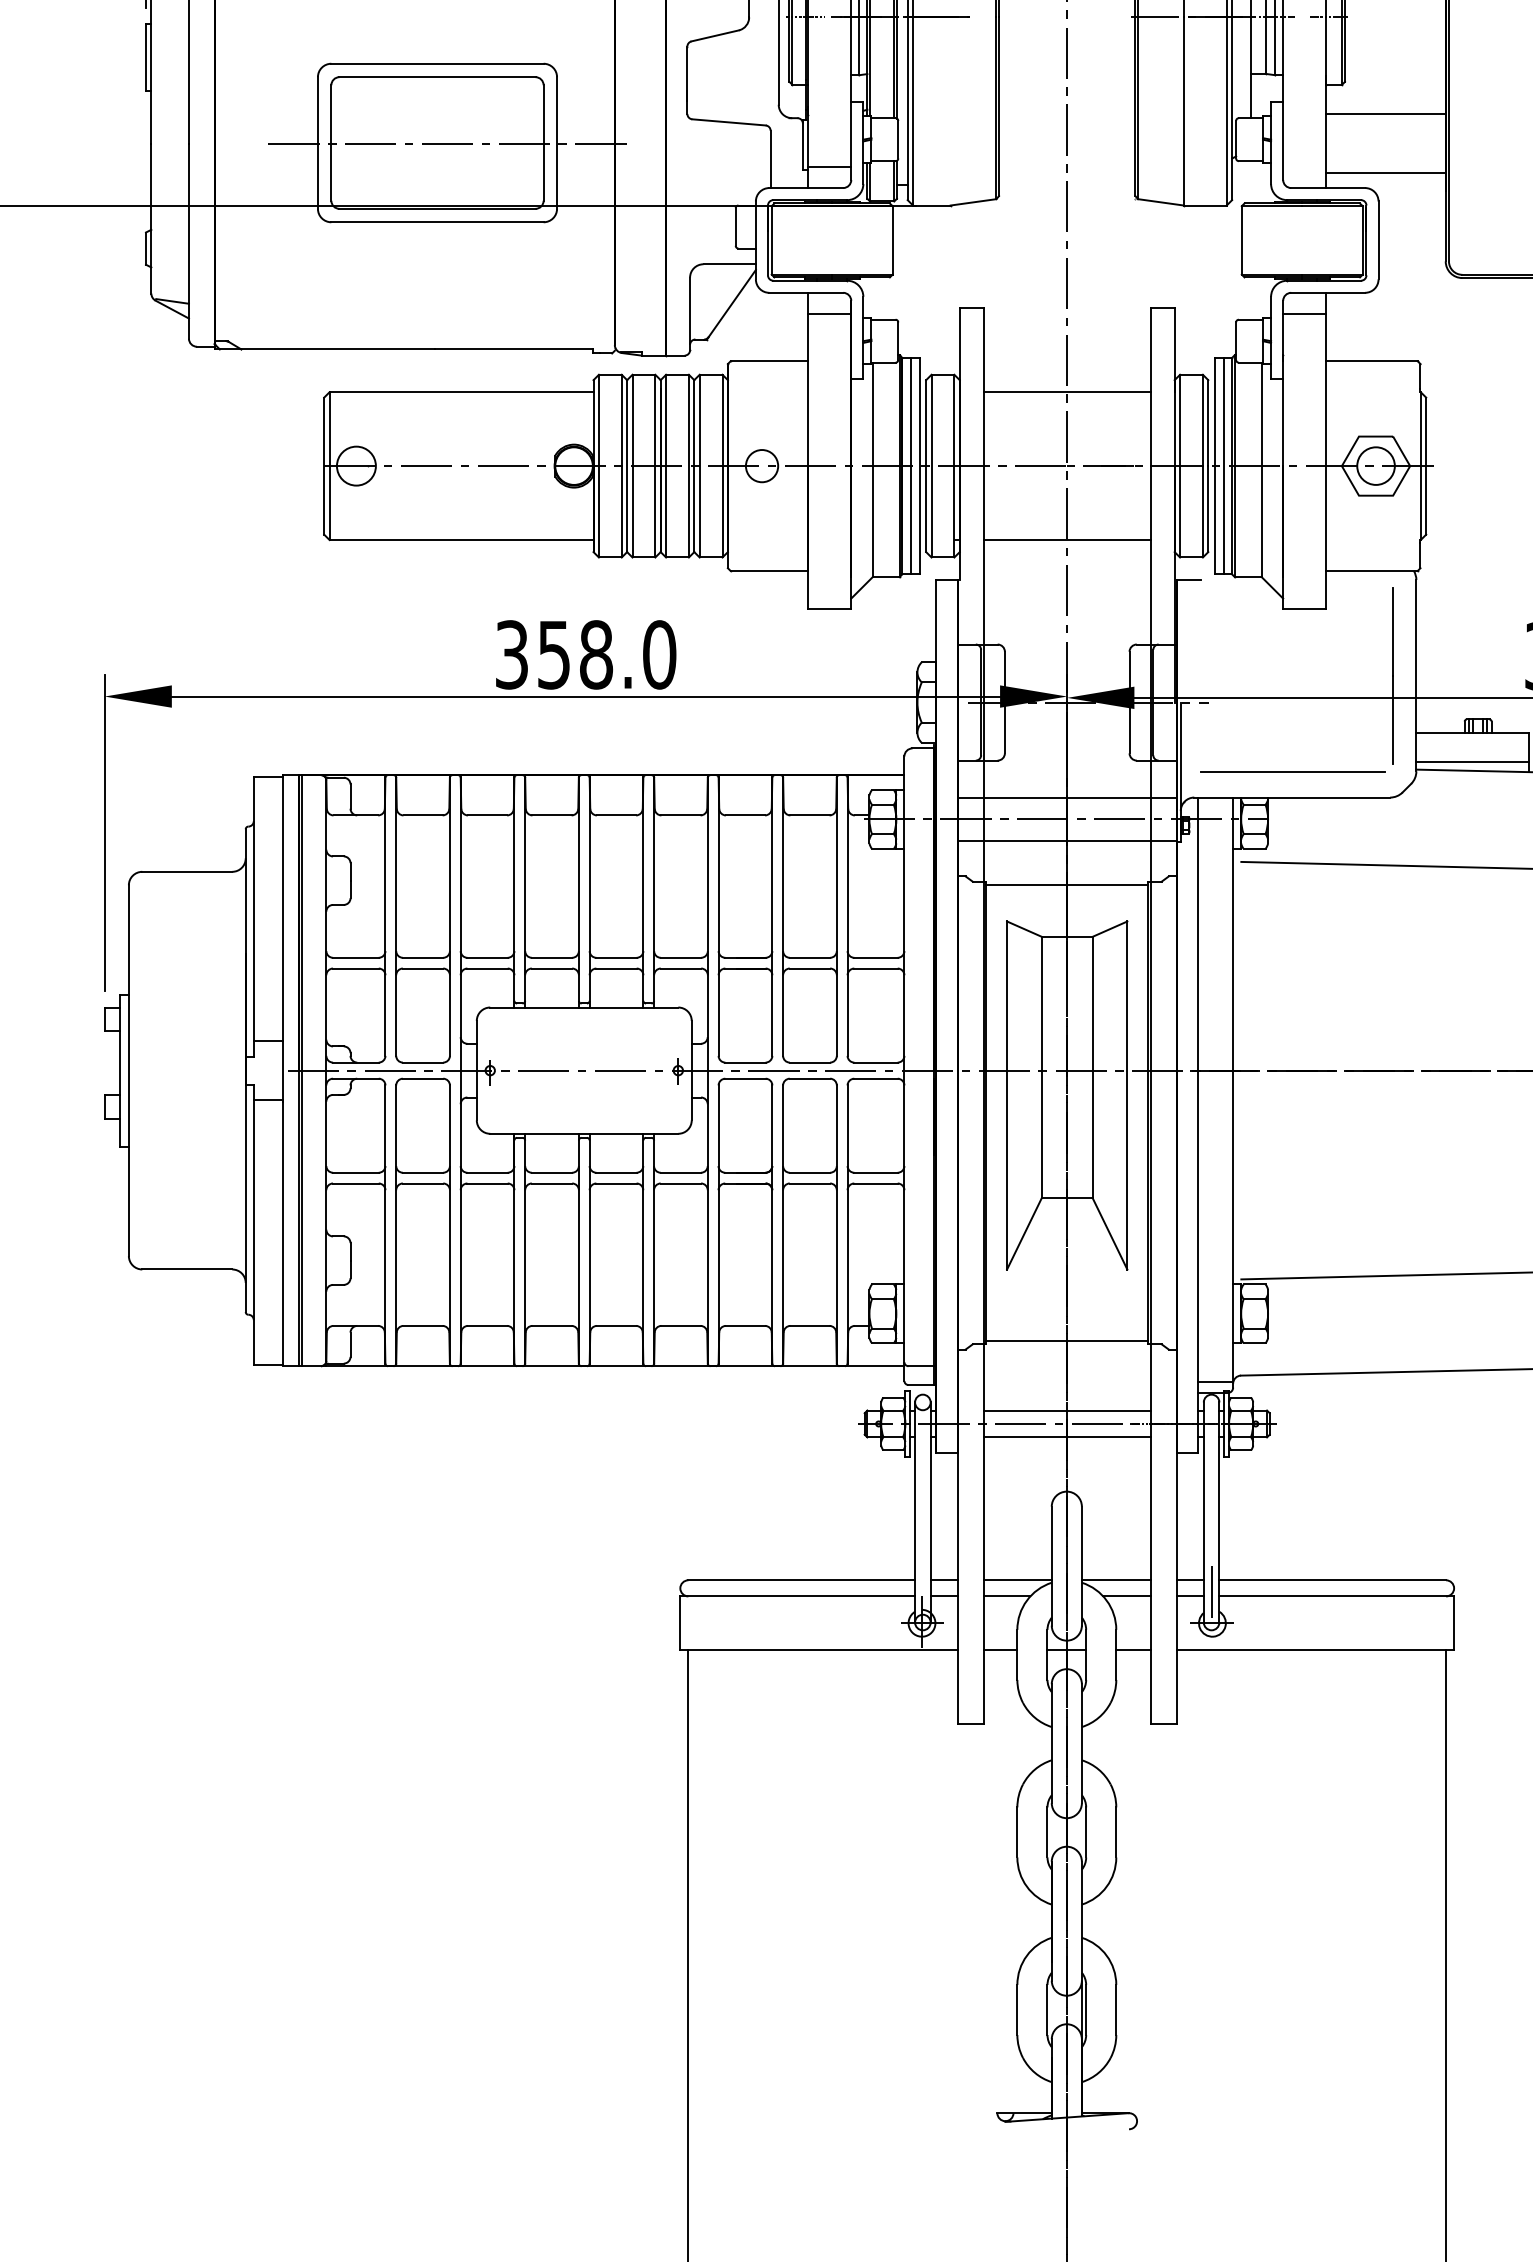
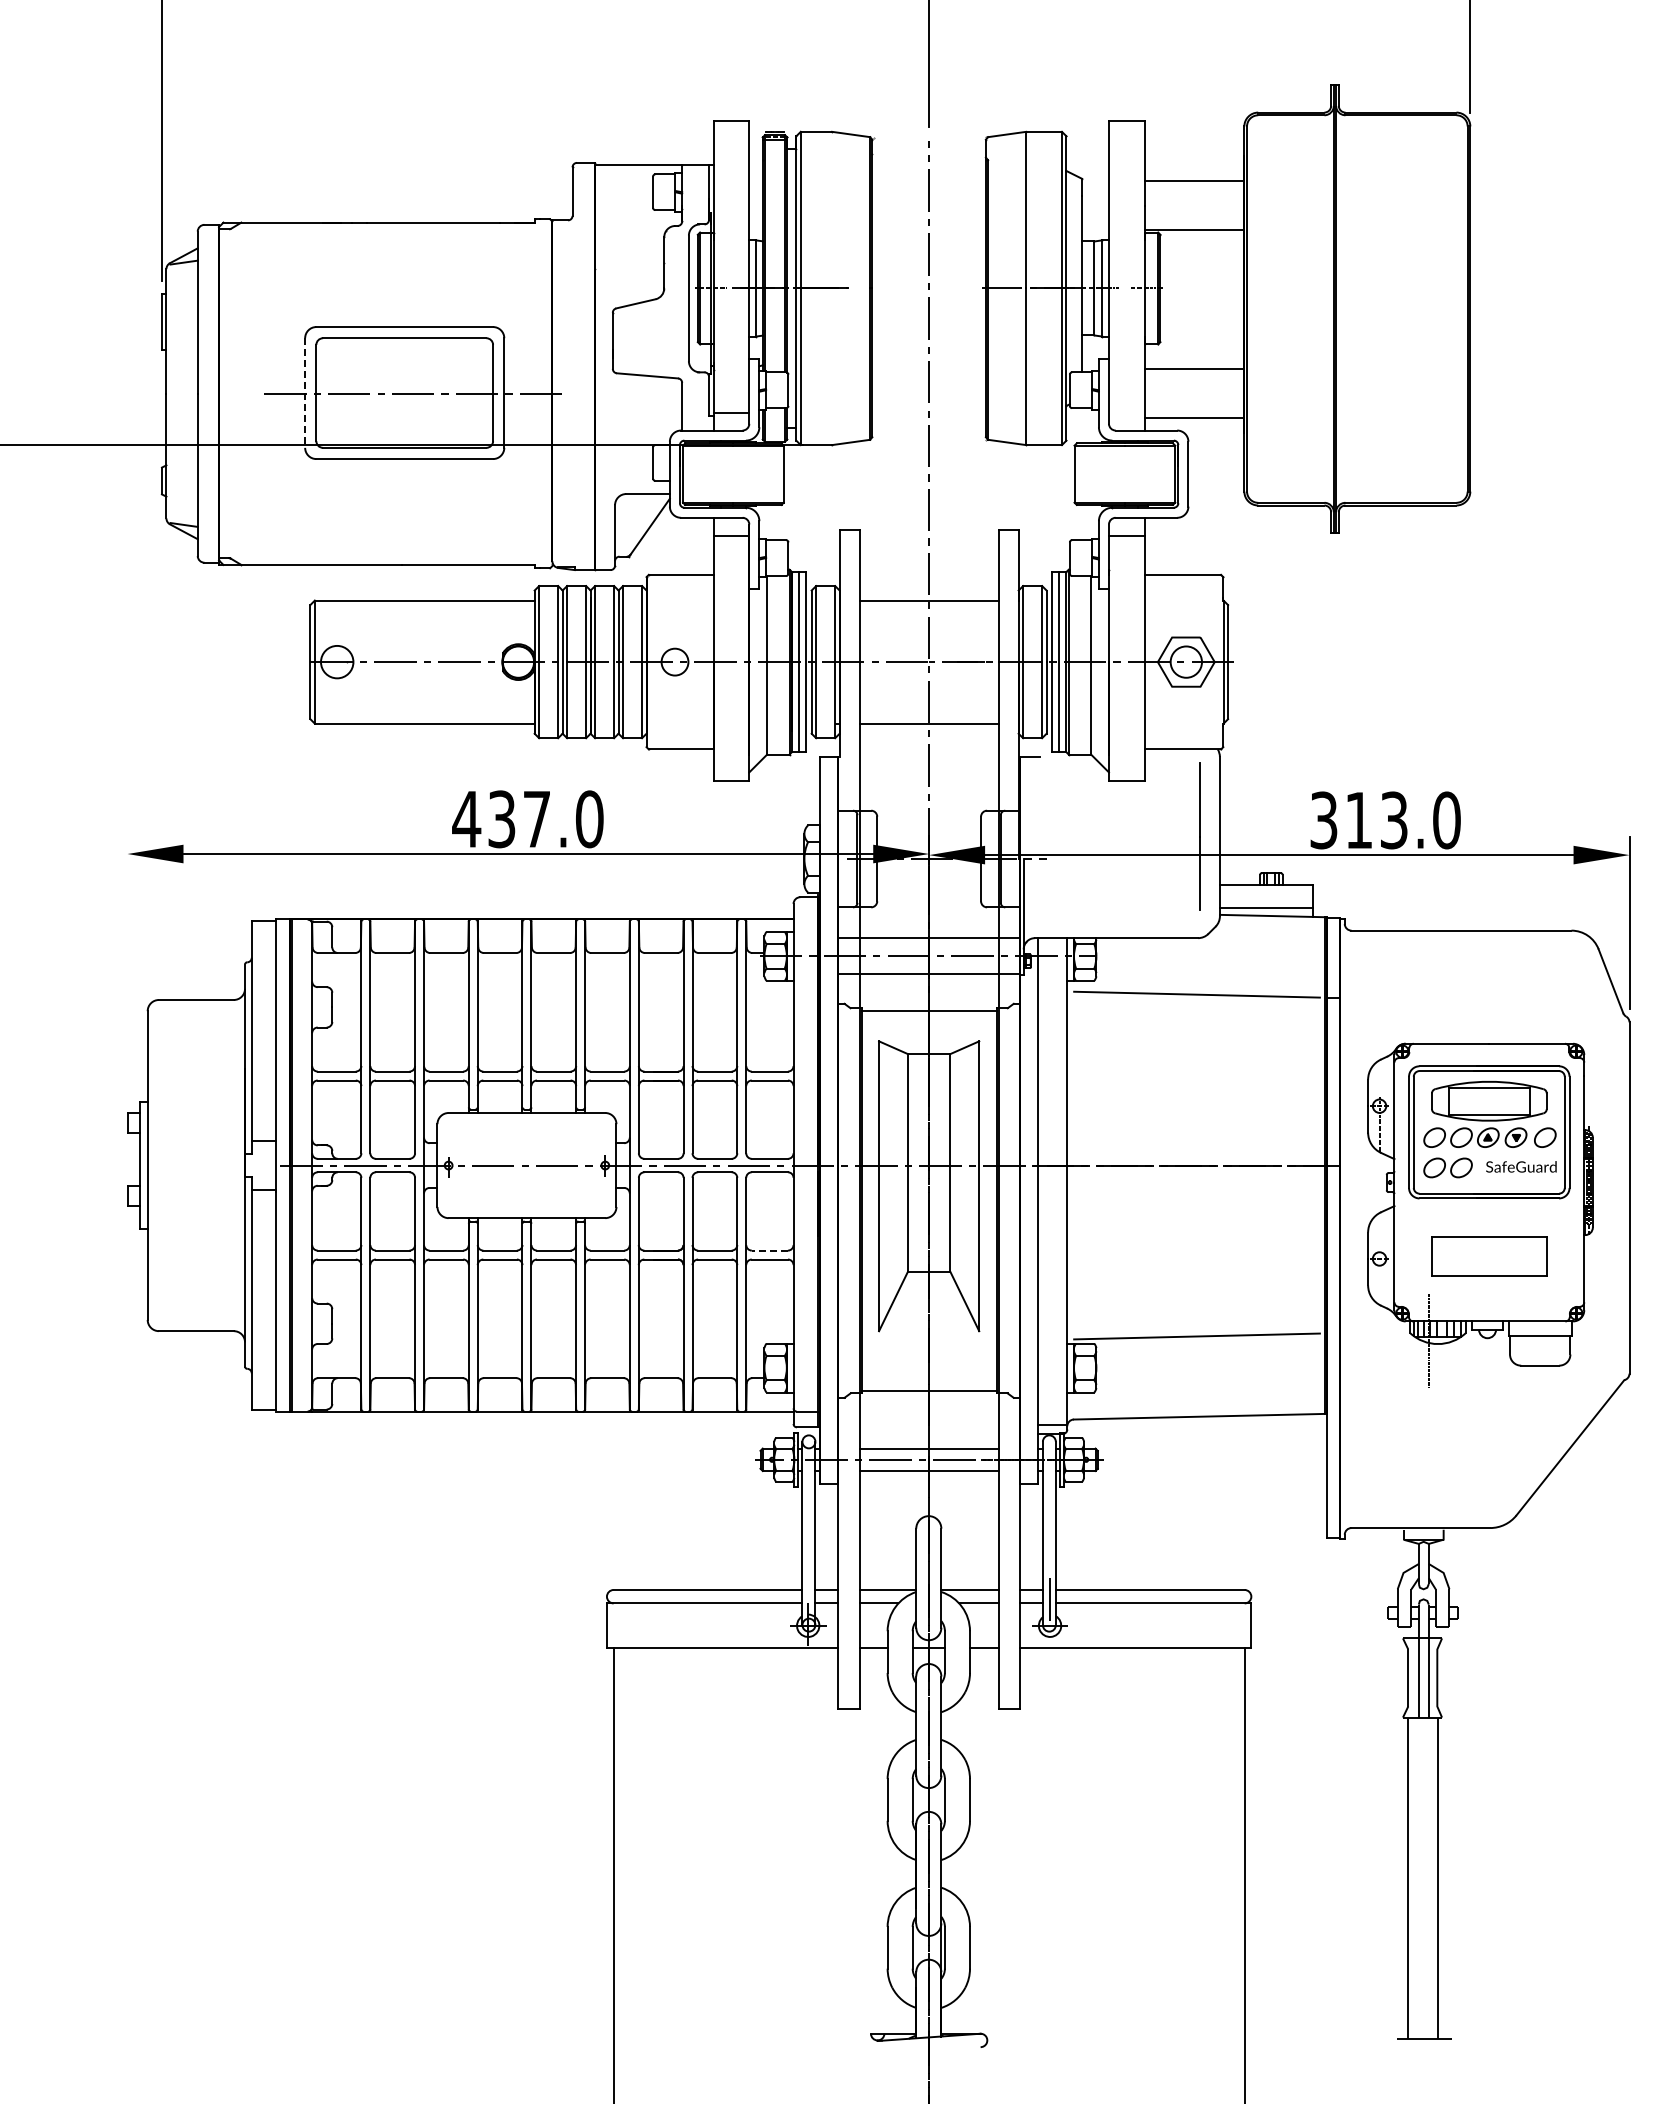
line: (318, 143) -> (305, 393), solid -> dashed
text: (553, 655) -> (501, 819), 358.0 -> 437.0
line: (1292, 772) -> (1116, 917), removed
line: (104, 832) -> (127, 967), removed
line: (875, 1172) -> (769, 1250), solid -> dashed

